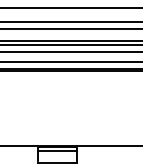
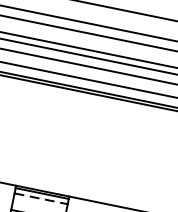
line: (57, 151) -> (41, 199), solid -> dashed

